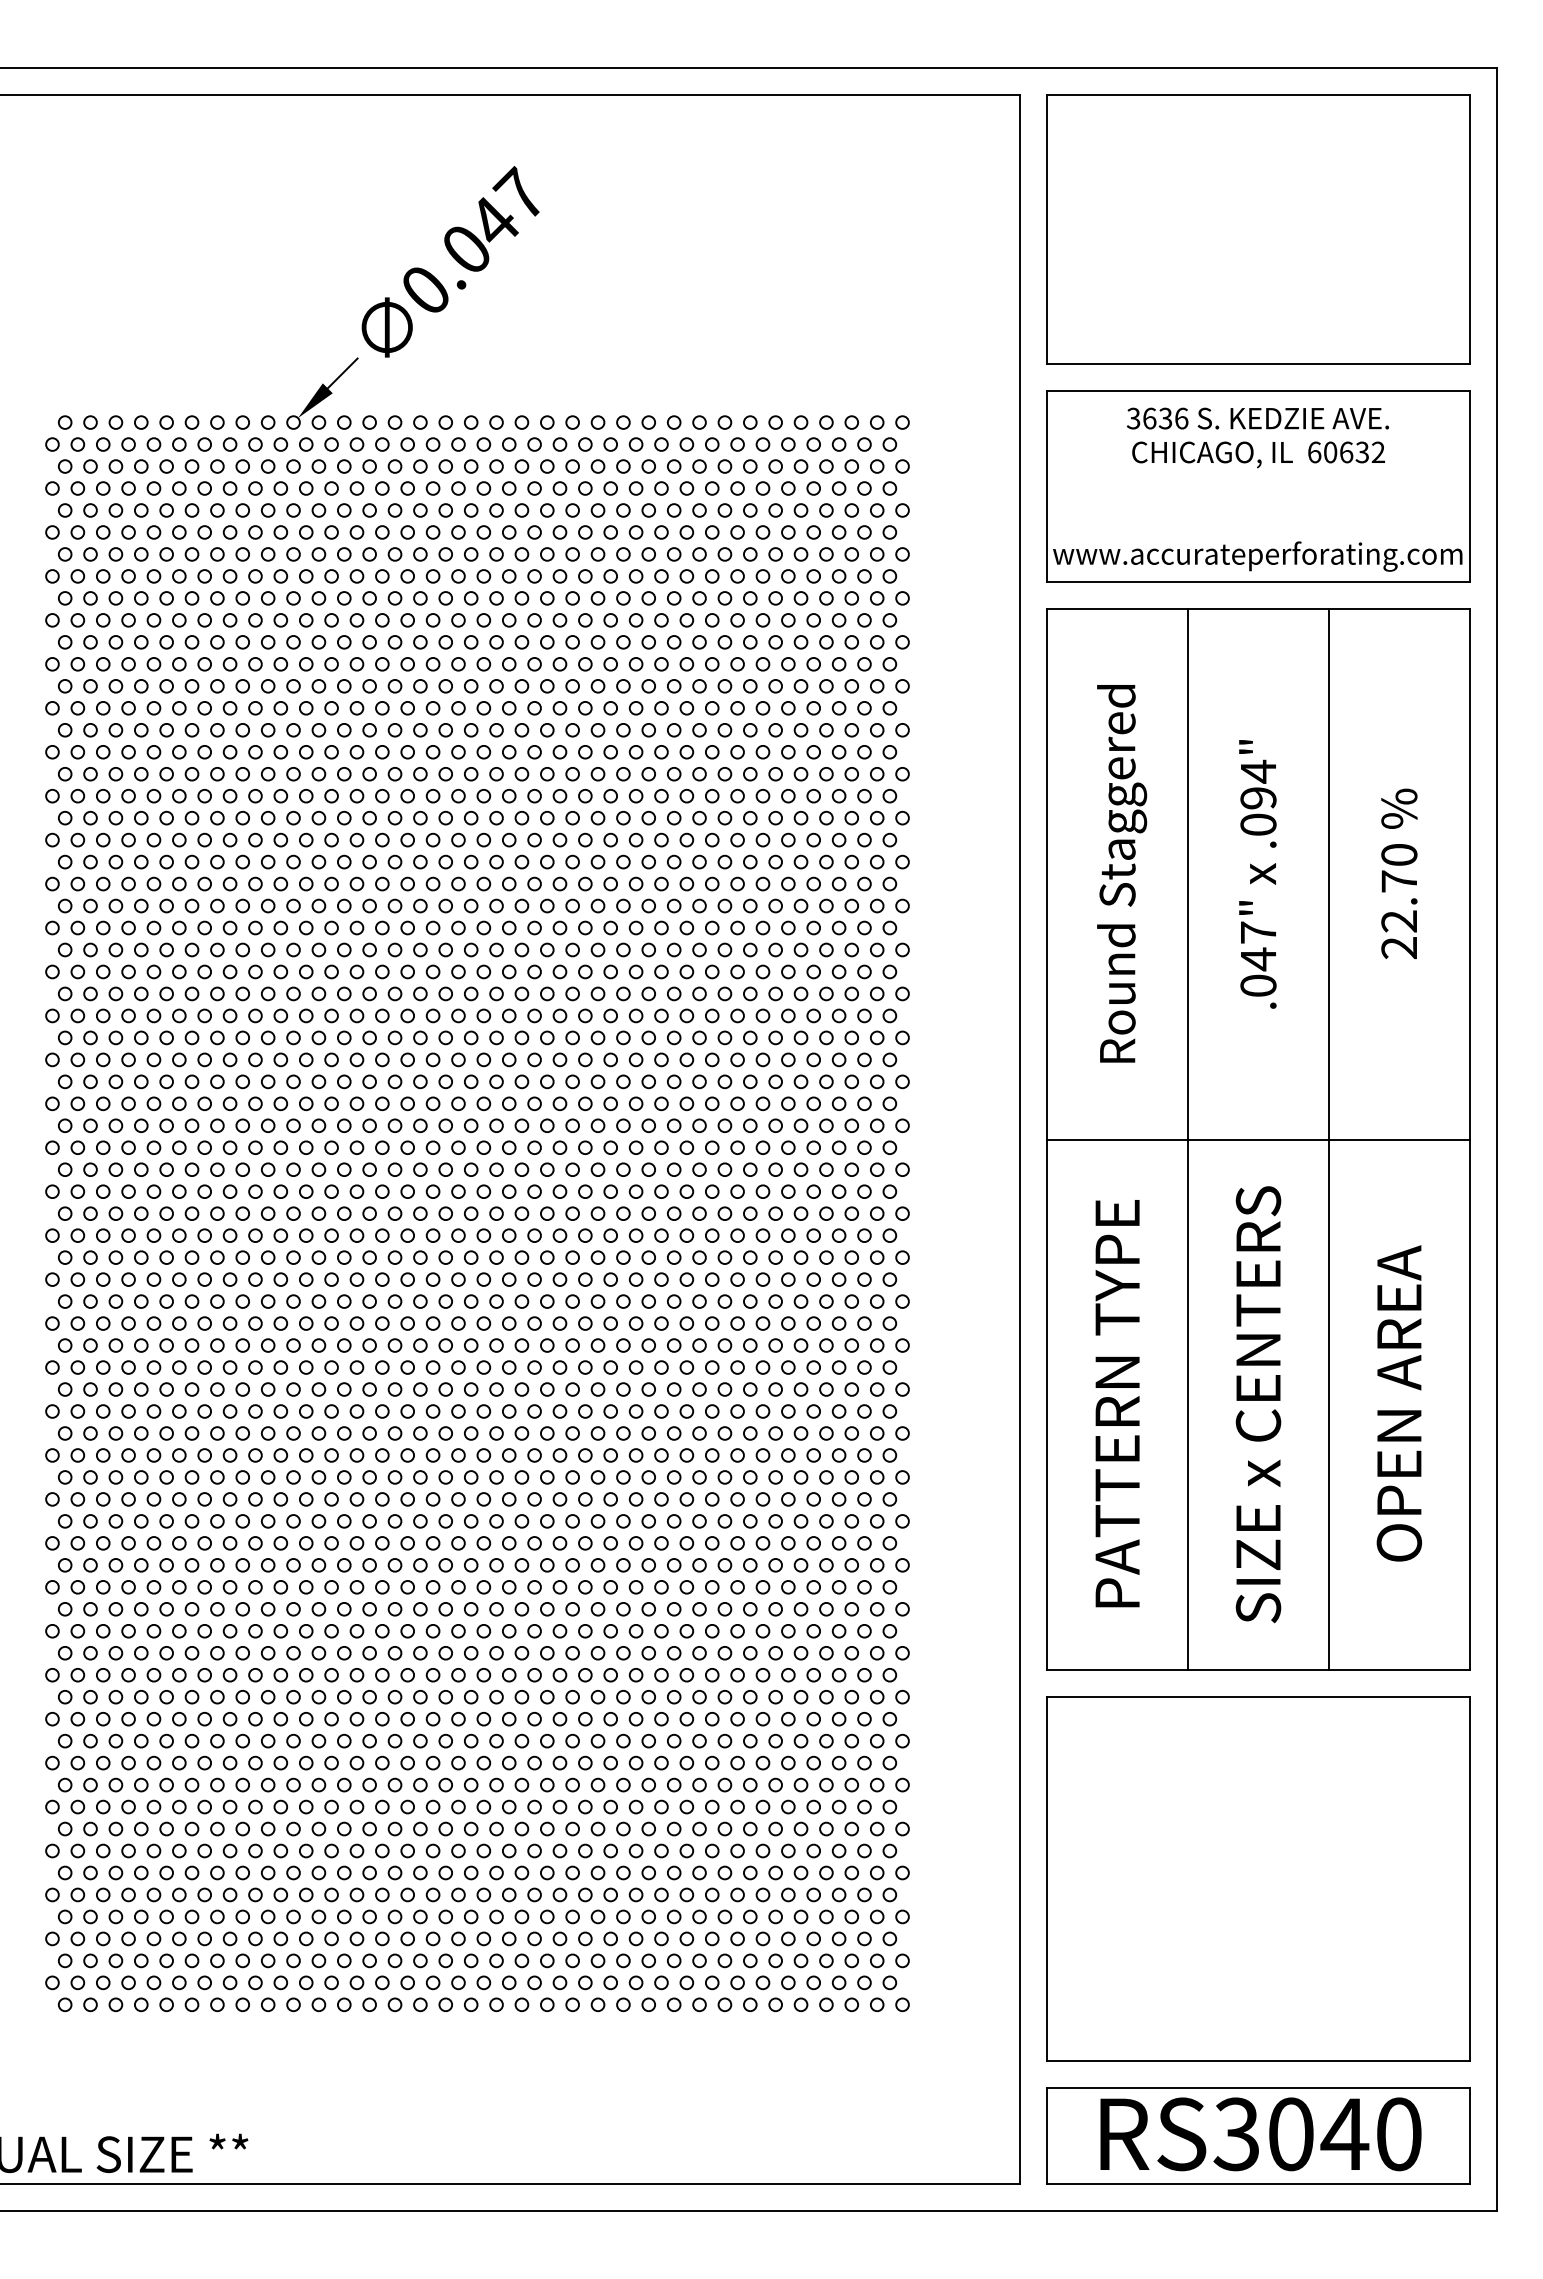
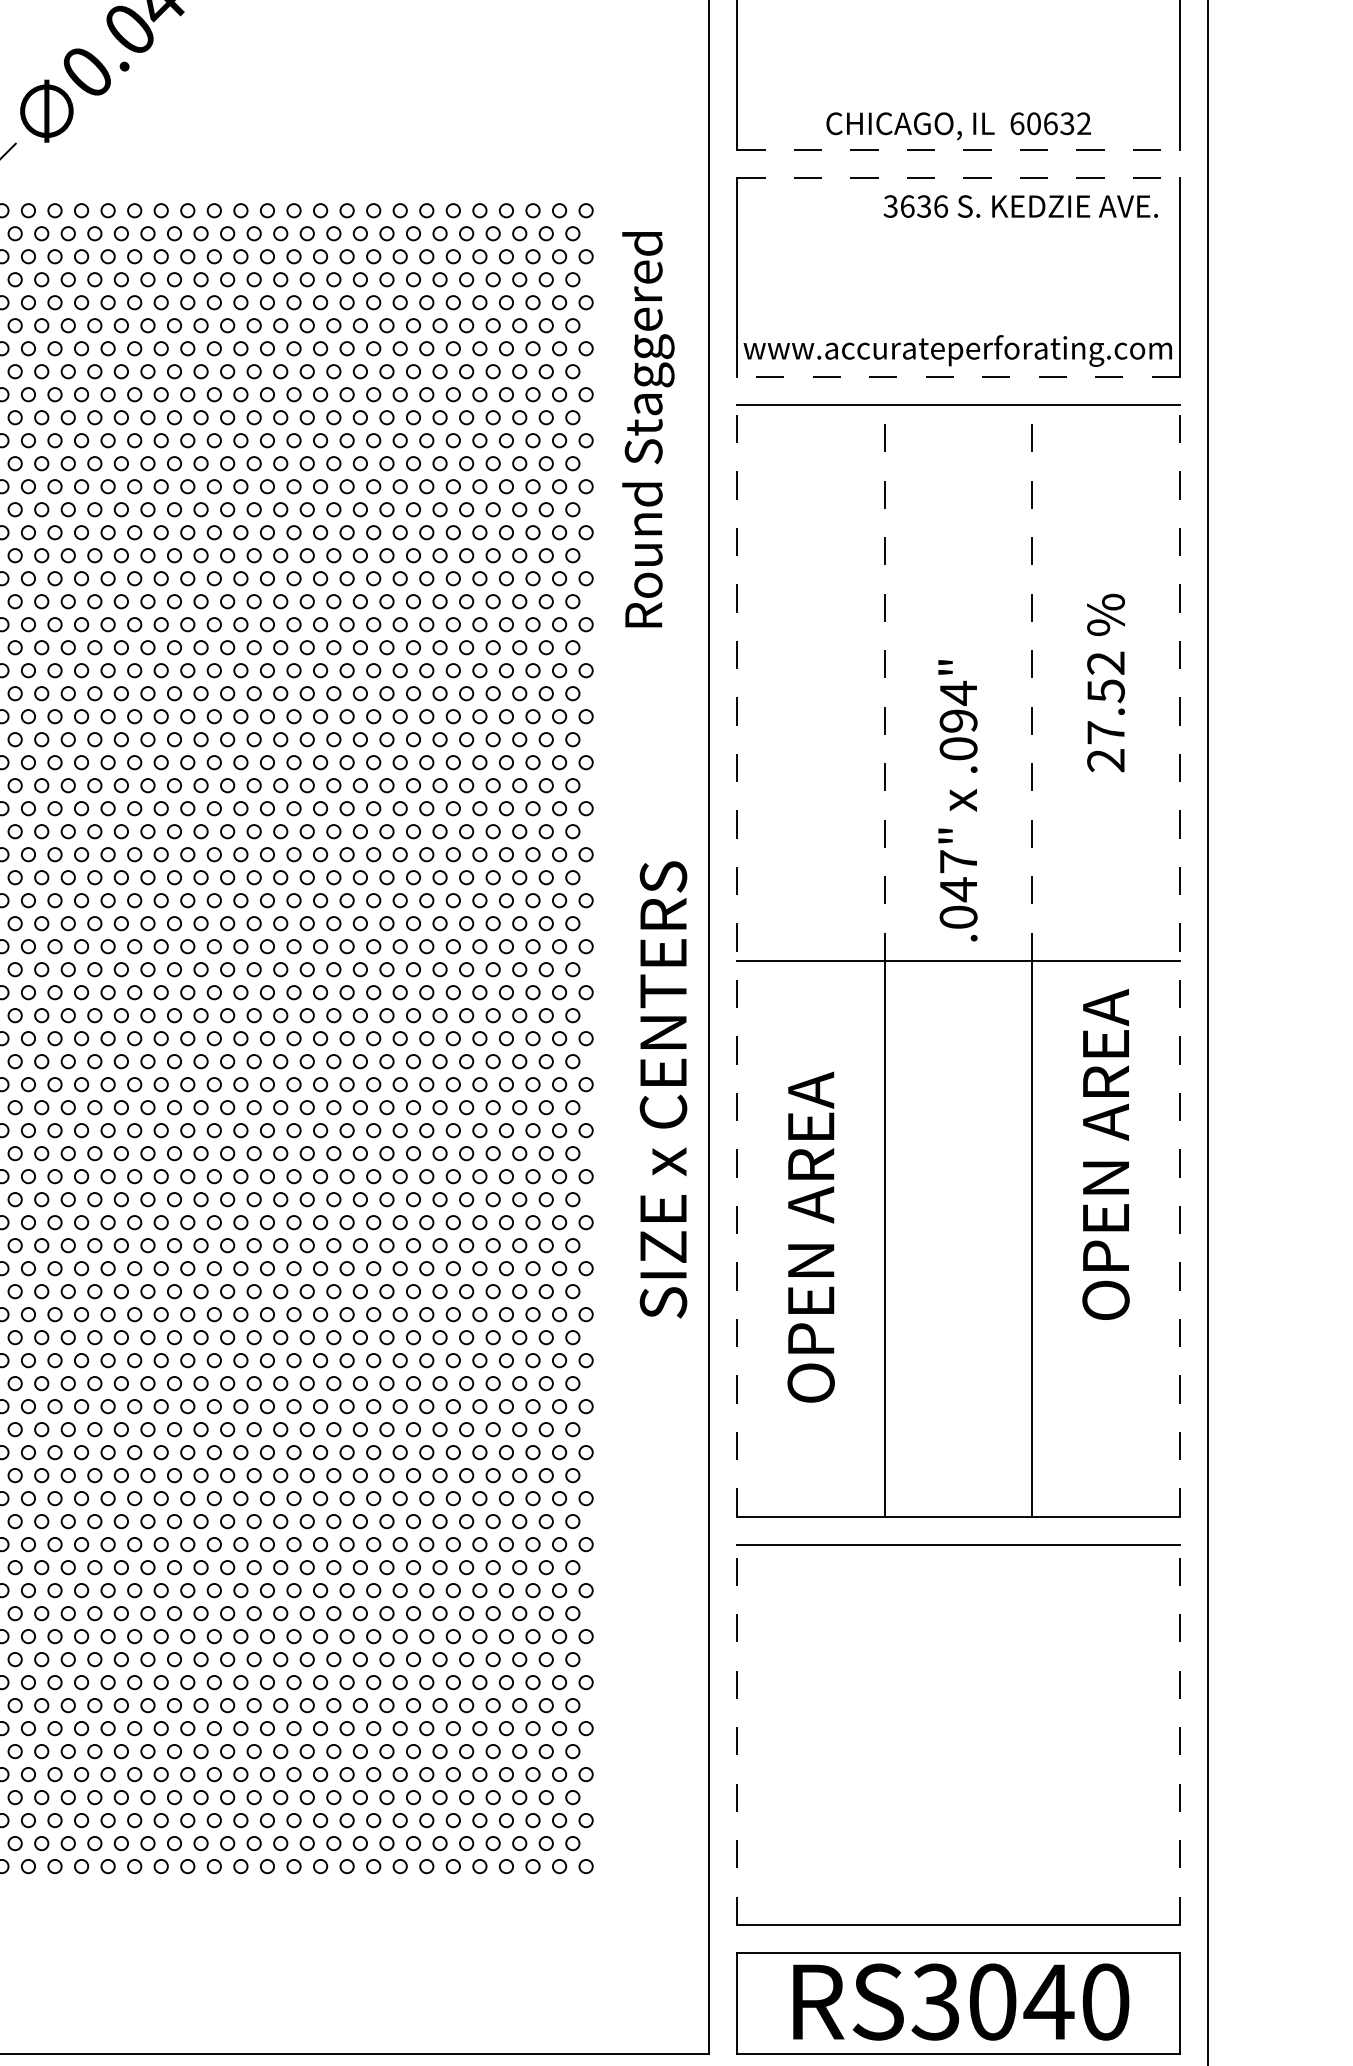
line: (1259, 364) -> (959, 149), solid -> dashed
line: (1259, 391) -> (959, 178), solid -> dashed
text: (1257, 418) -> (1020, 206), moved
text: (1258, 454) -> (958, 125), moved
line: (1258, 581) -> (958, 377), solid -> dashed
text: (1122, 873) -> (648, 429), moved
line: (1188, 873) -> (885, 682), solid -> dashed
line: (1328, 873) -> (1031, 682), solid -> dashed
text: (1257, 874) -> (957, 800), moved
text: (1399, 888) -> (1106, 698), 22.70 -> 27.52
line: (1047, 1139) -> (737, 960), solid -> dashed
line: (1469, 1139) -> (1179, 960), solid -> dashed
text: (1117, 1403) -> (811, 1237), PATTERN TYPE -> OPEN AREA
text: (1398, 1403) -> (1105, 1154), moved
text: (1258, 1404) -> (663, 1089), moved
line: (1047, 1878) -> (737, 1734), solid -> dashed
line: (1469, 1878) -> (1179, 1734), solid -> dashed

